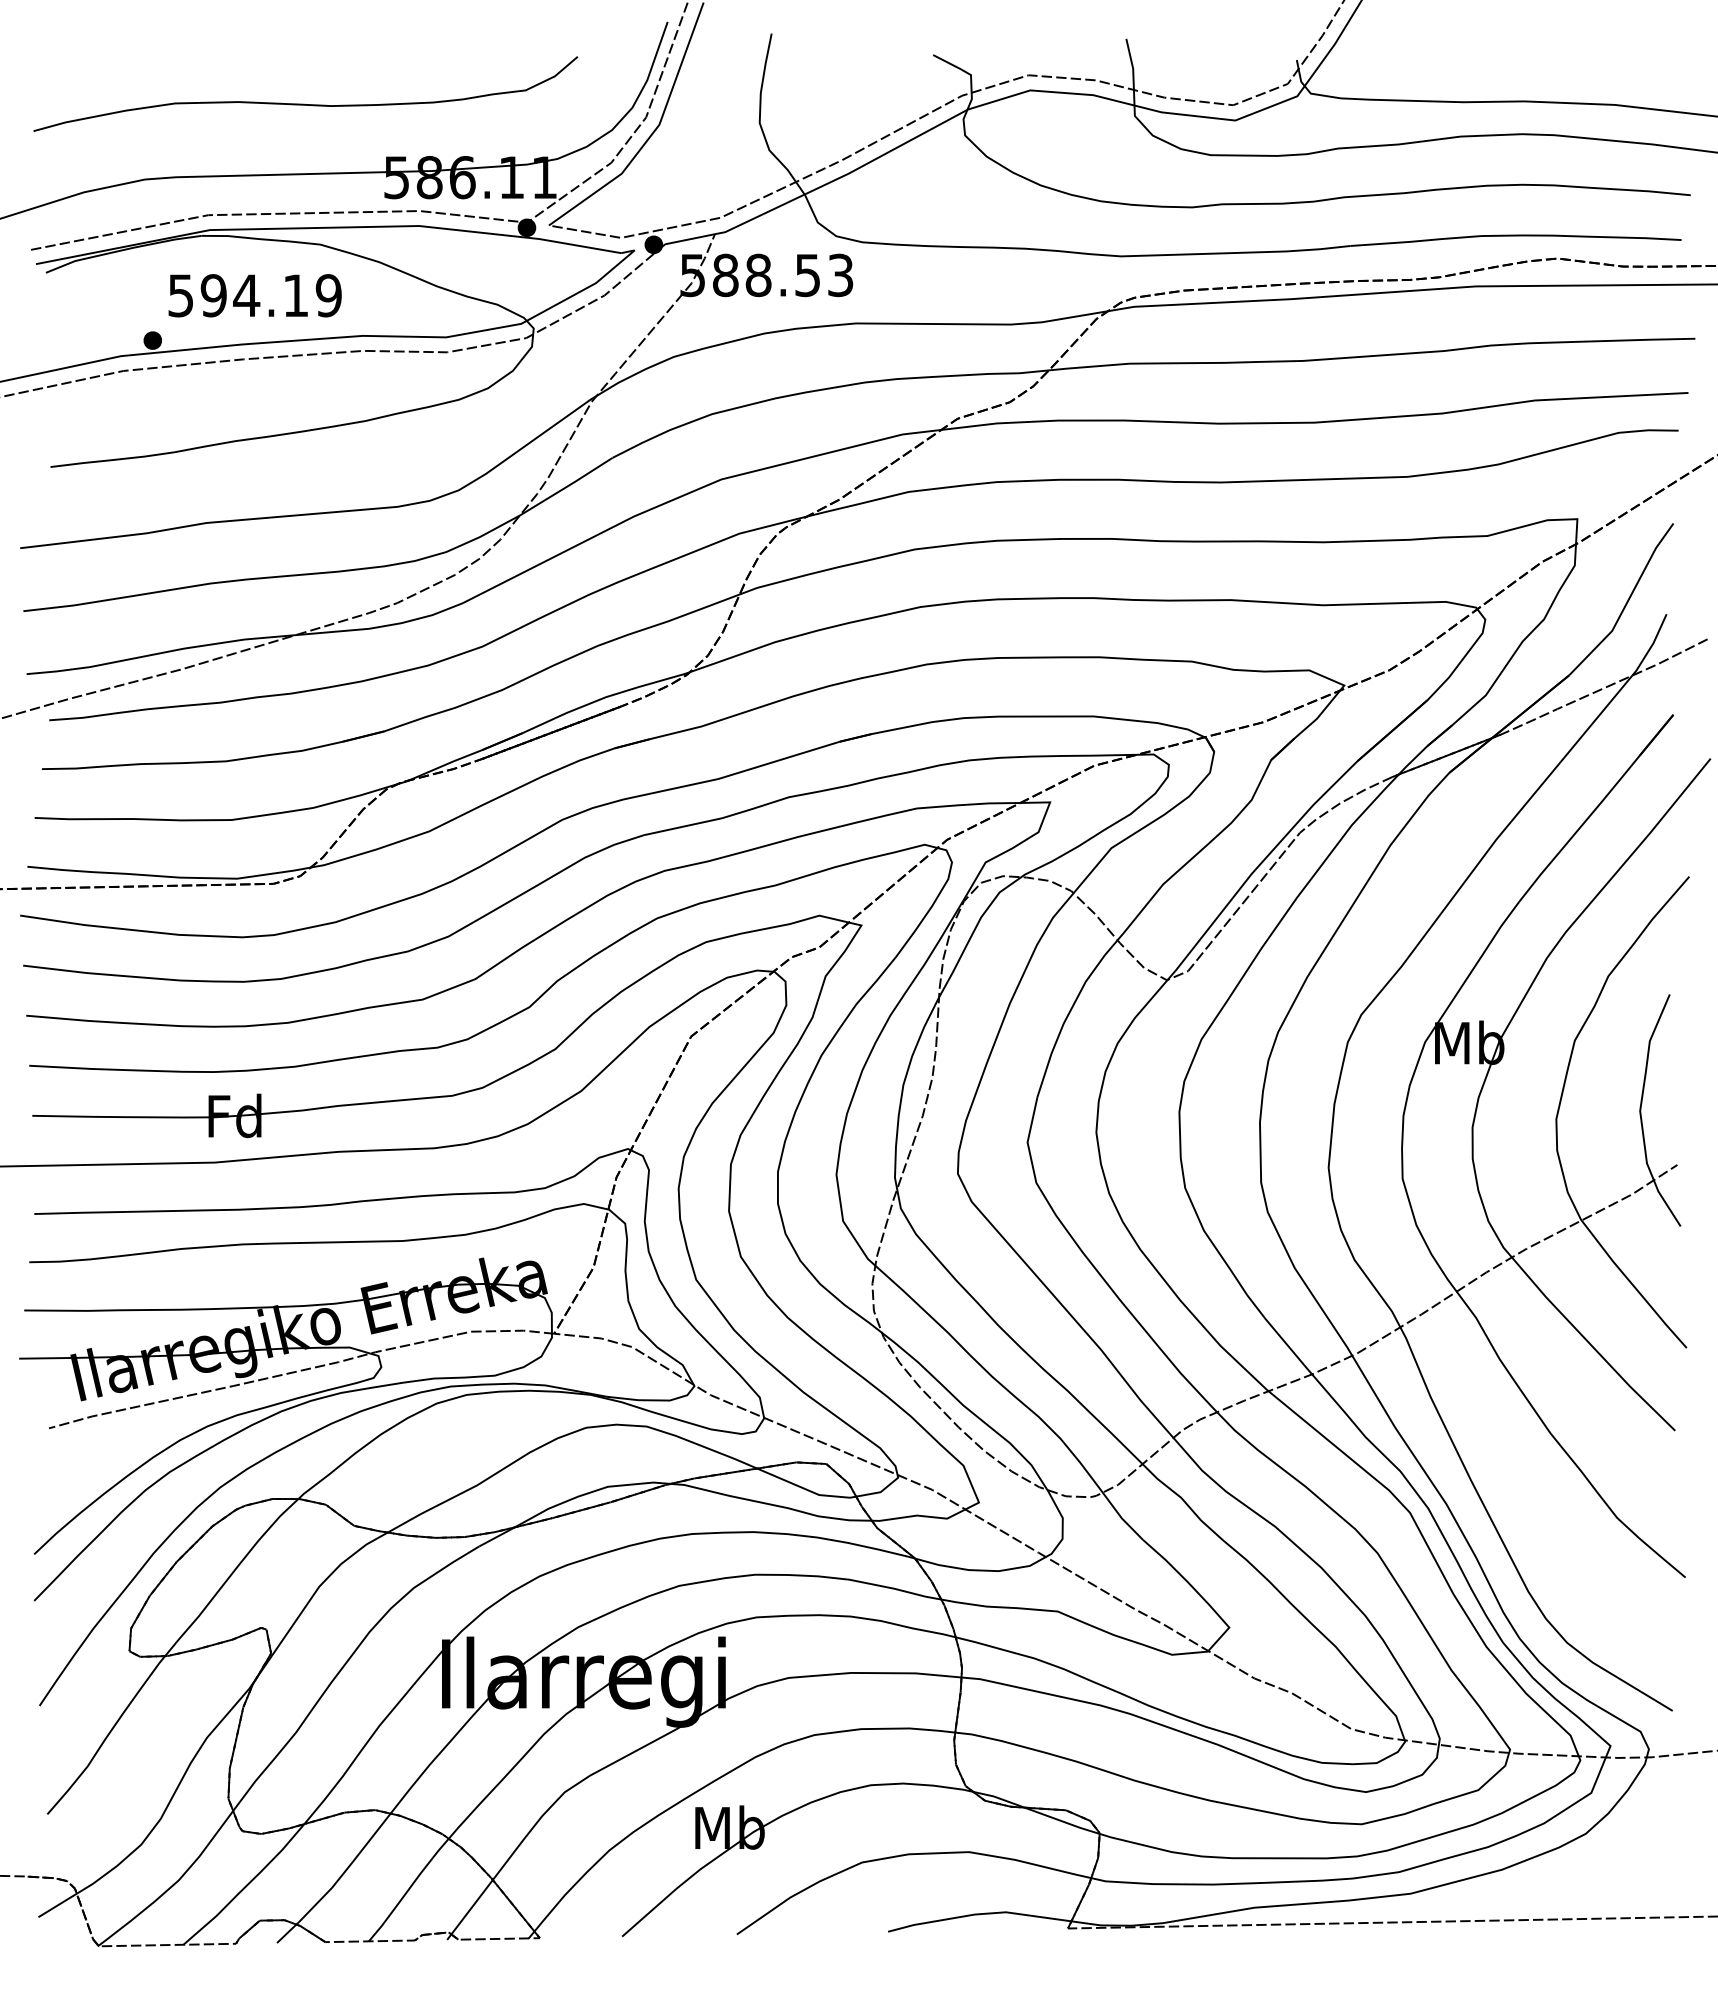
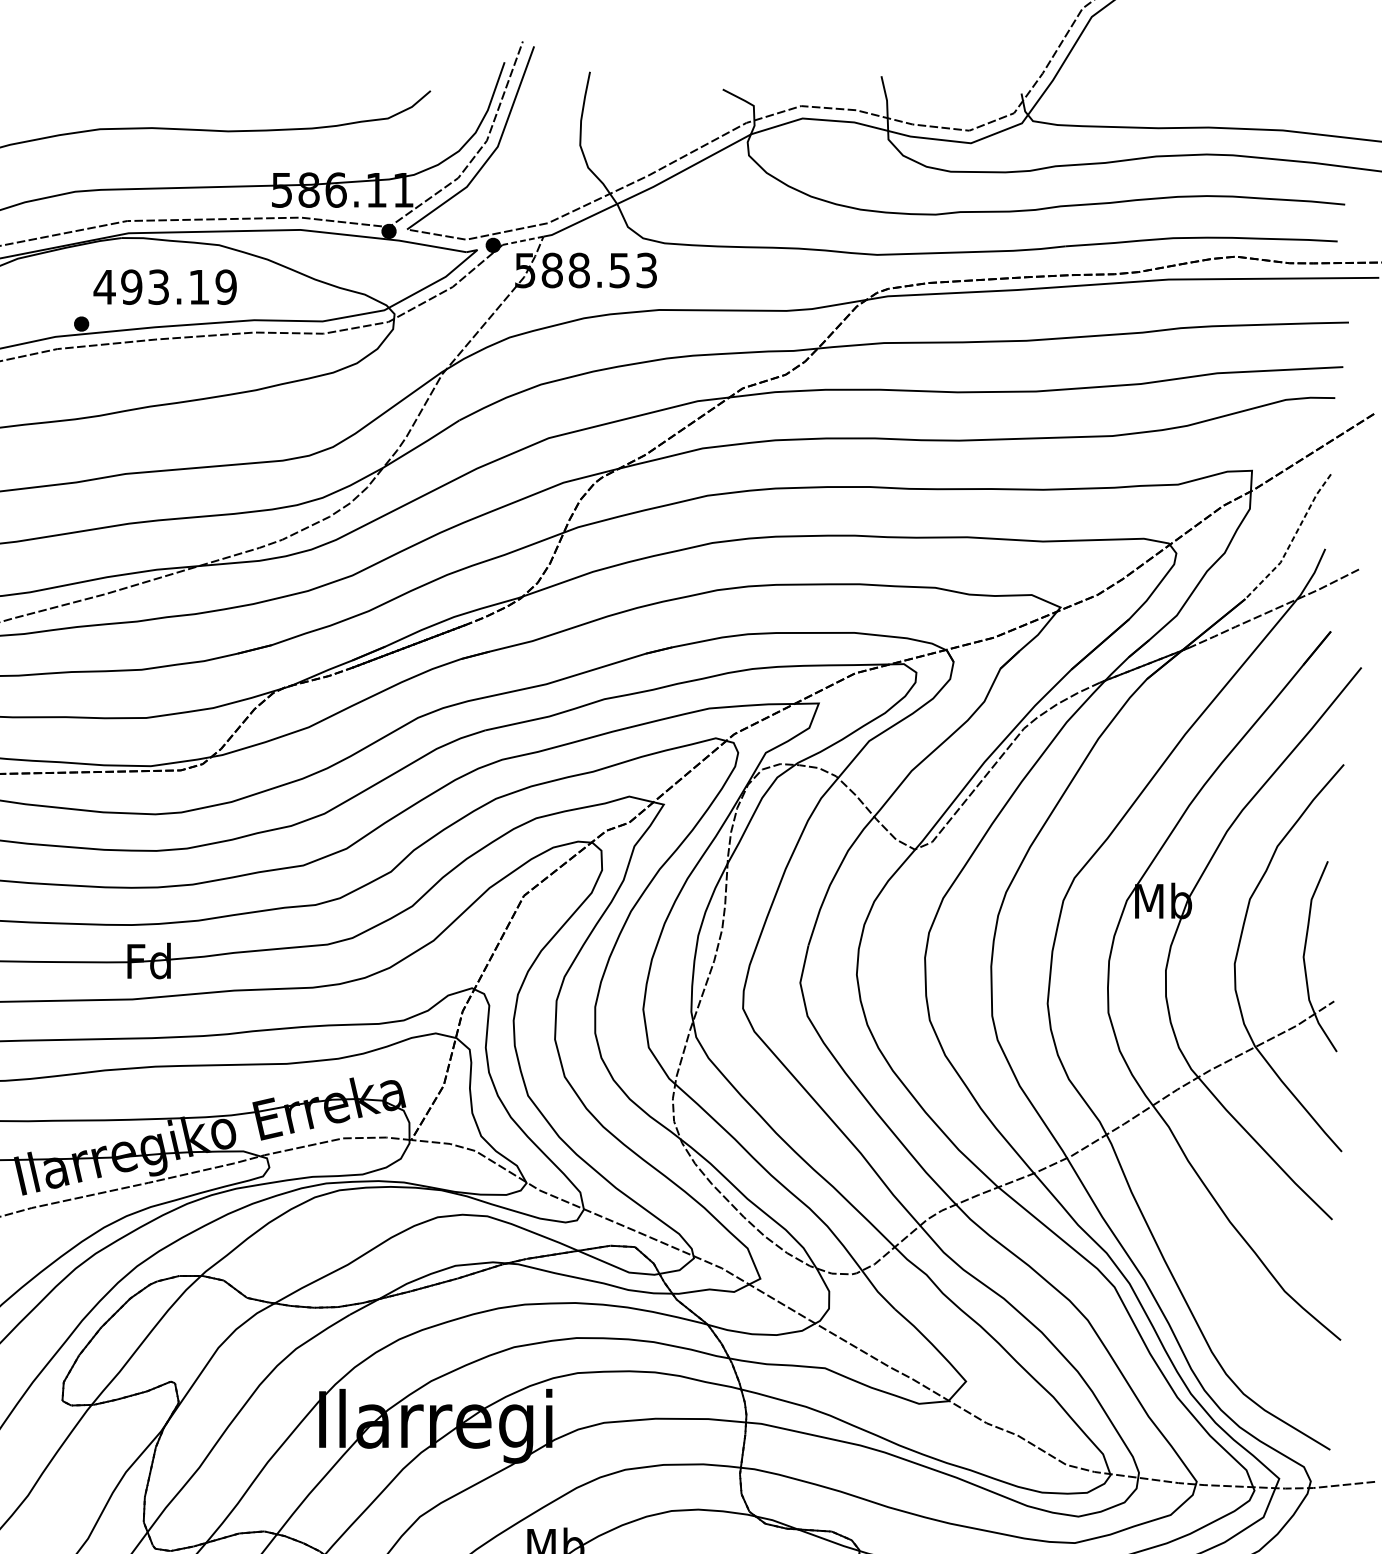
line: (689, 239) -> (522, 241), solid -> dashed
text: (213, 295) -> (131, 287), 594.19 -> 493.19
line: (1626, 603) -> (1292, 540), solid -> dashed

